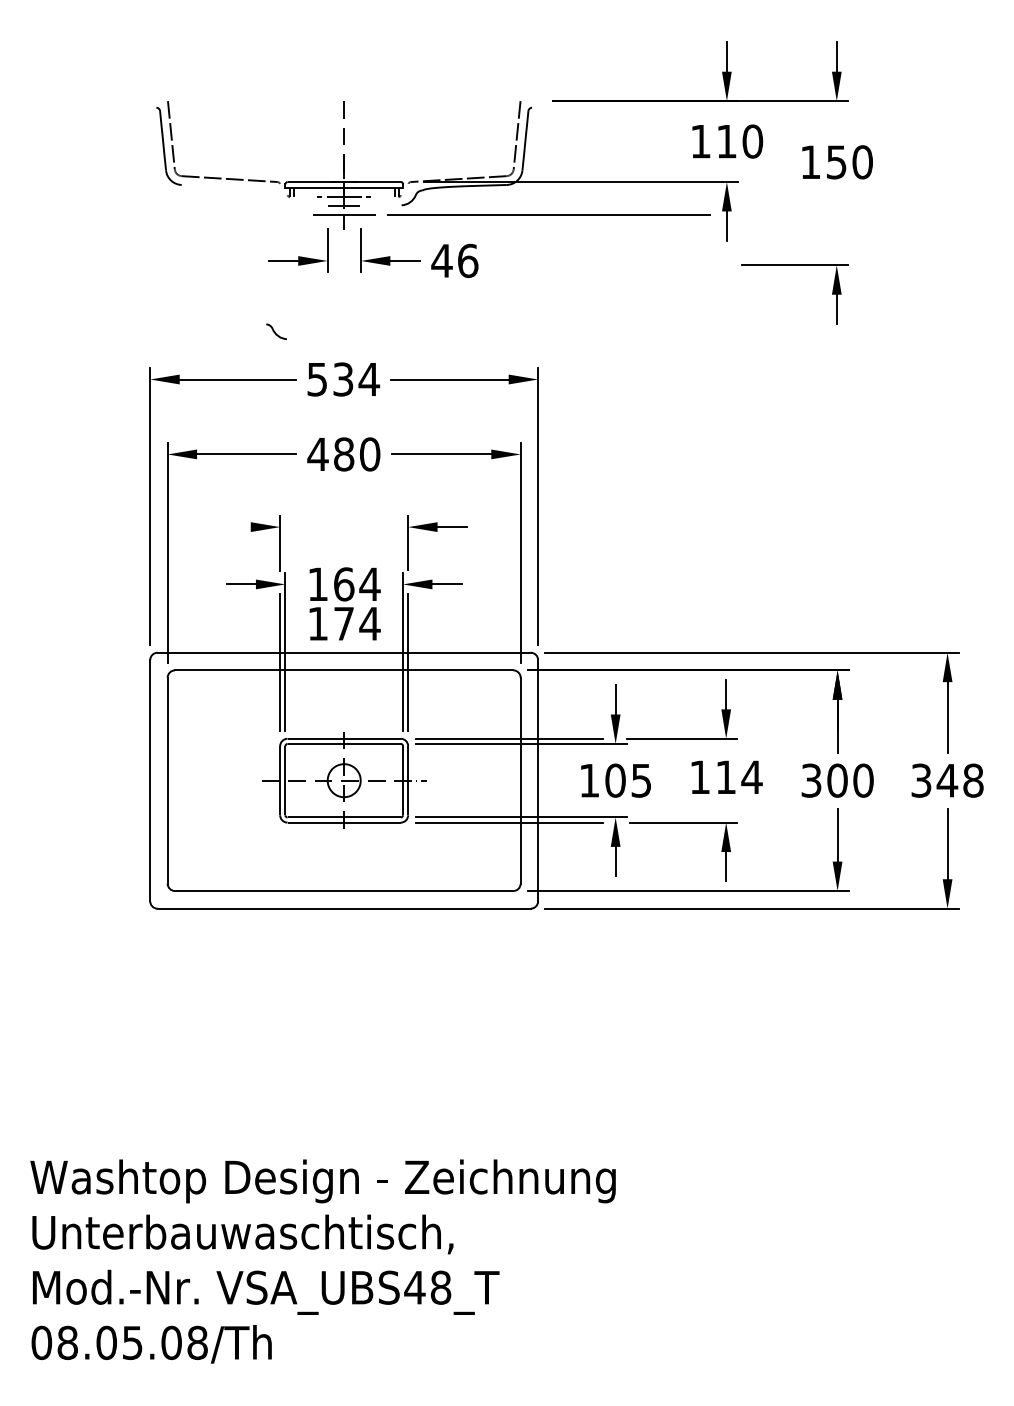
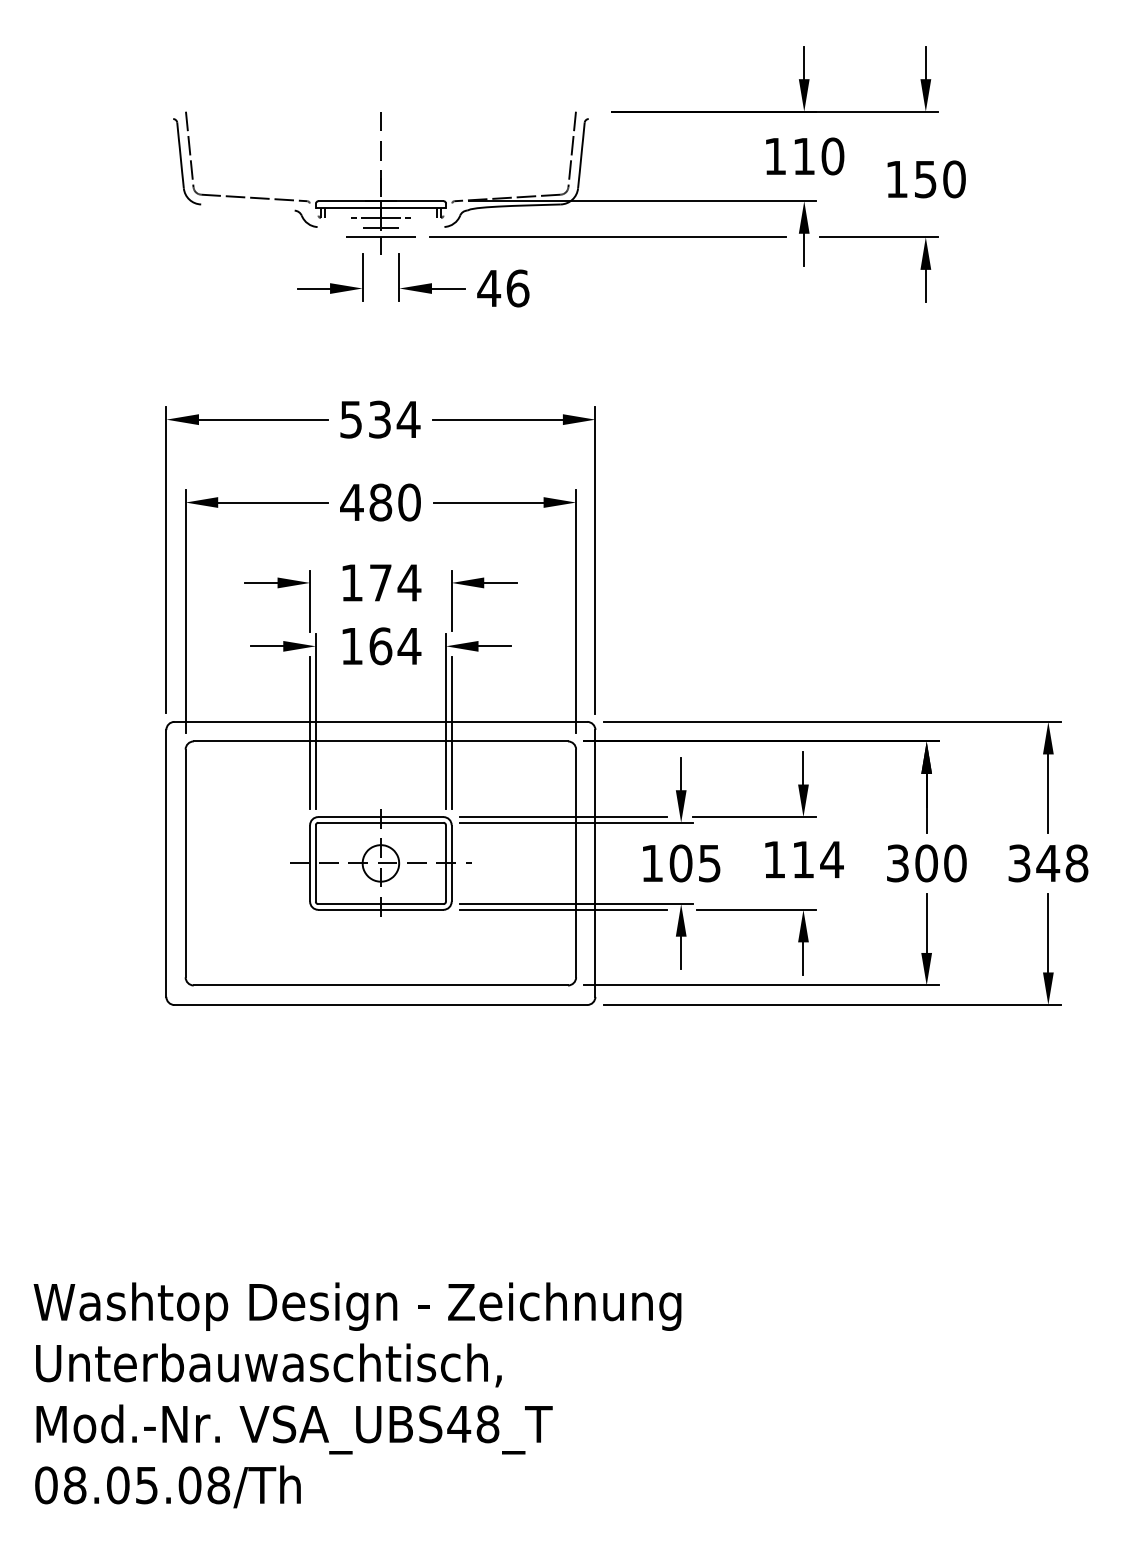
part: (794, 265) -> (878, 237), moved
part: (276, 331) -> (305, 218), moved
line: (236, 526) -> (261, 582), added
text: (344, 623) -> (381, 582), moved

